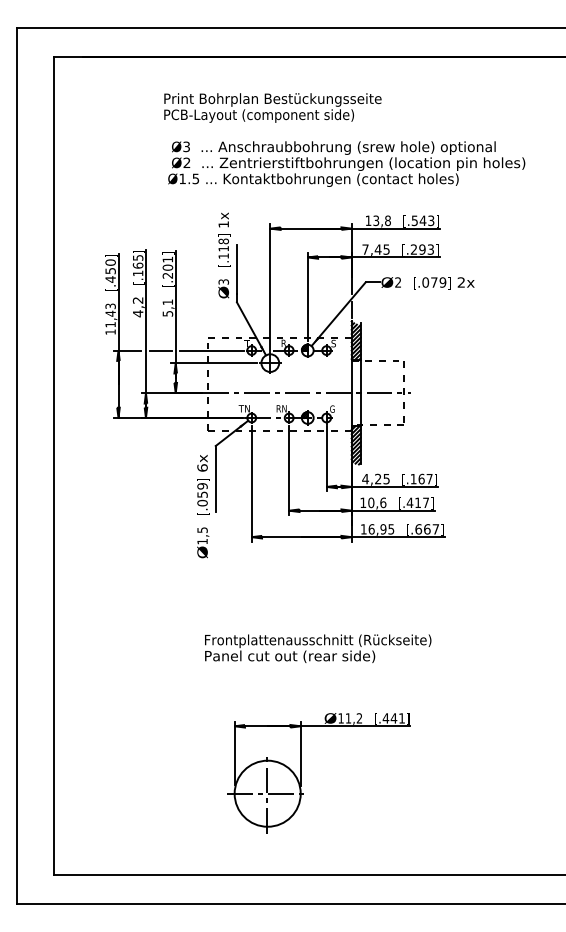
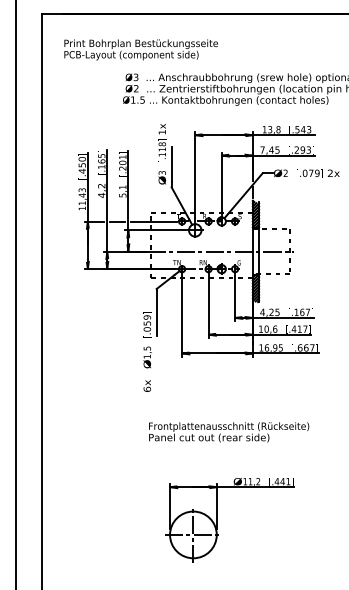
text: (272, 107) -> (140, 49), moved
text: (202, 463) -> (147, 386), moved

